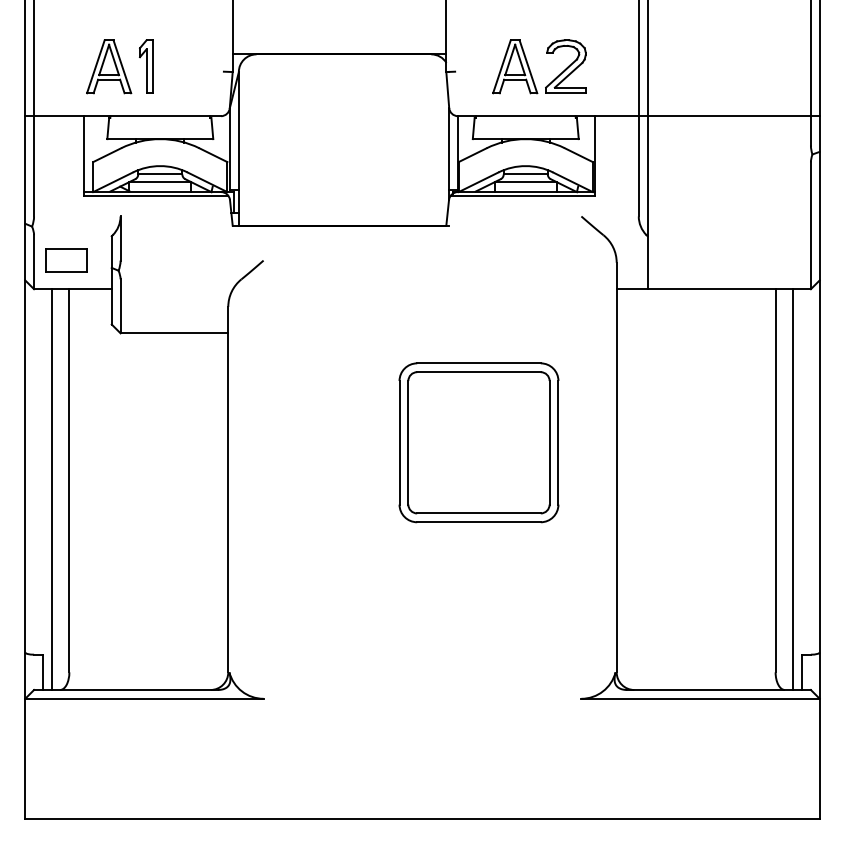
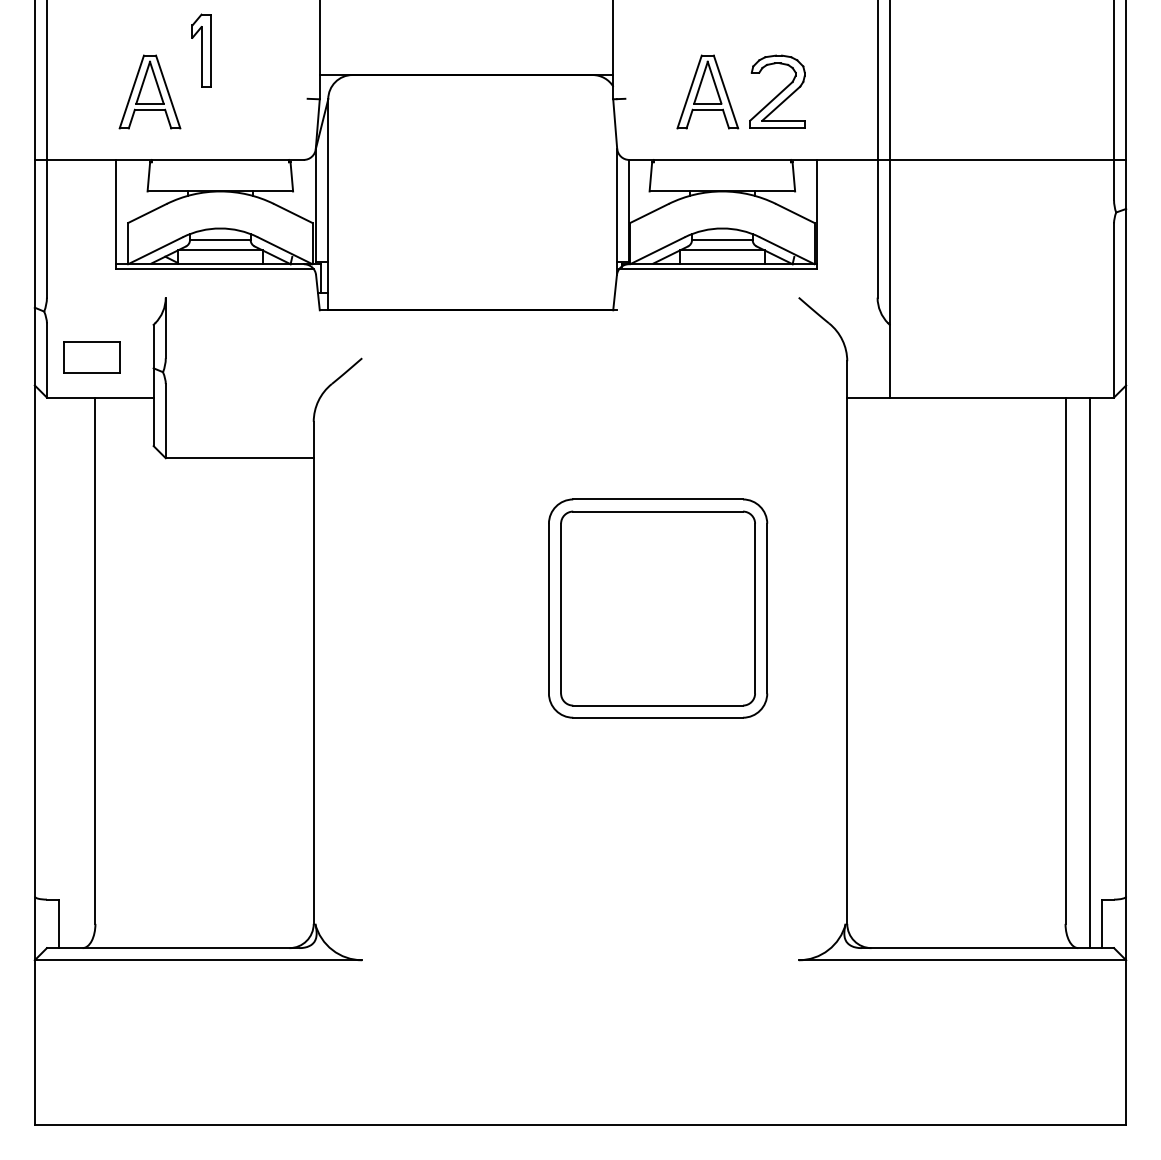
part: (146, 66) -> (201, 50), moved
line: (51, 489) -> (71, 672), removed

